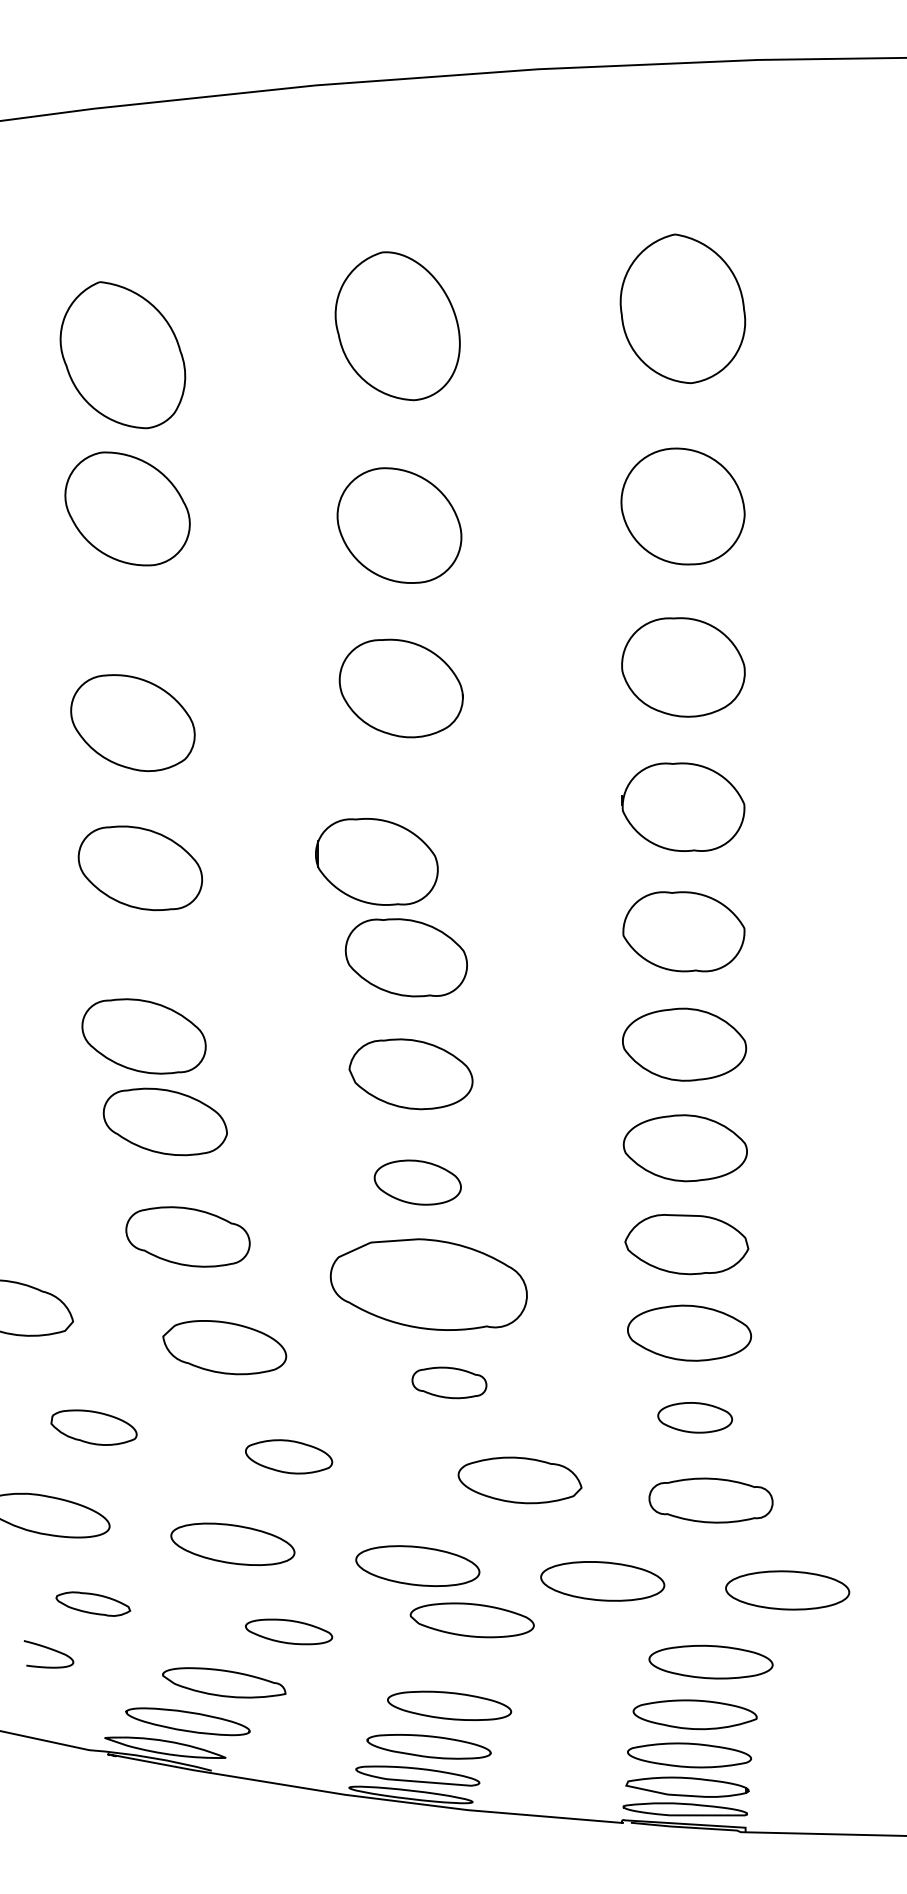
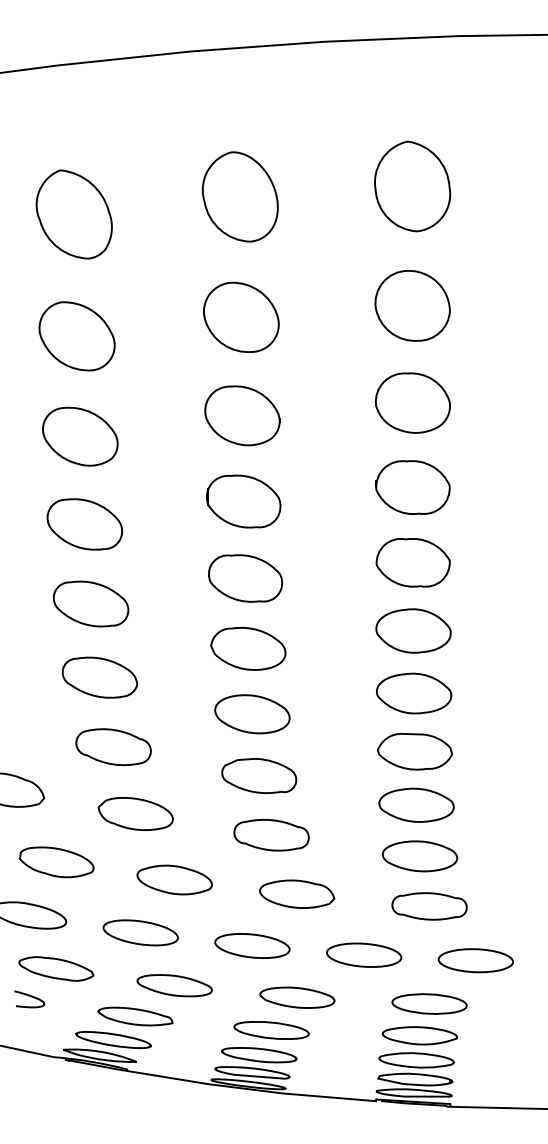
part: (126, 509) -> (76, 336), moved
part: (376, 861) -> (243, 501), moved
part: (143, 1035) -> (90, 603), moved
part: (417, 1182) -> (252, 714), size x1.43
part: (429, 1283) -> (259, 775), size x0.62
part: (449, 1383) -> (271, 835), size x1.67
part: (694, 1417) -> (419, 856), size x1.67
part: (93, 1427) -> (56, 862), size x1.43
part: (288, 1456) -> (174, 879), size x1.43
part: (520, 1479) -> (297, 893), moved
part: (93, 1603) -> (56, 968), size x1.67
part: (472, 1619) -> (297, 997), moved
part: (288, 1631) -> (174, 985), size x1.43

